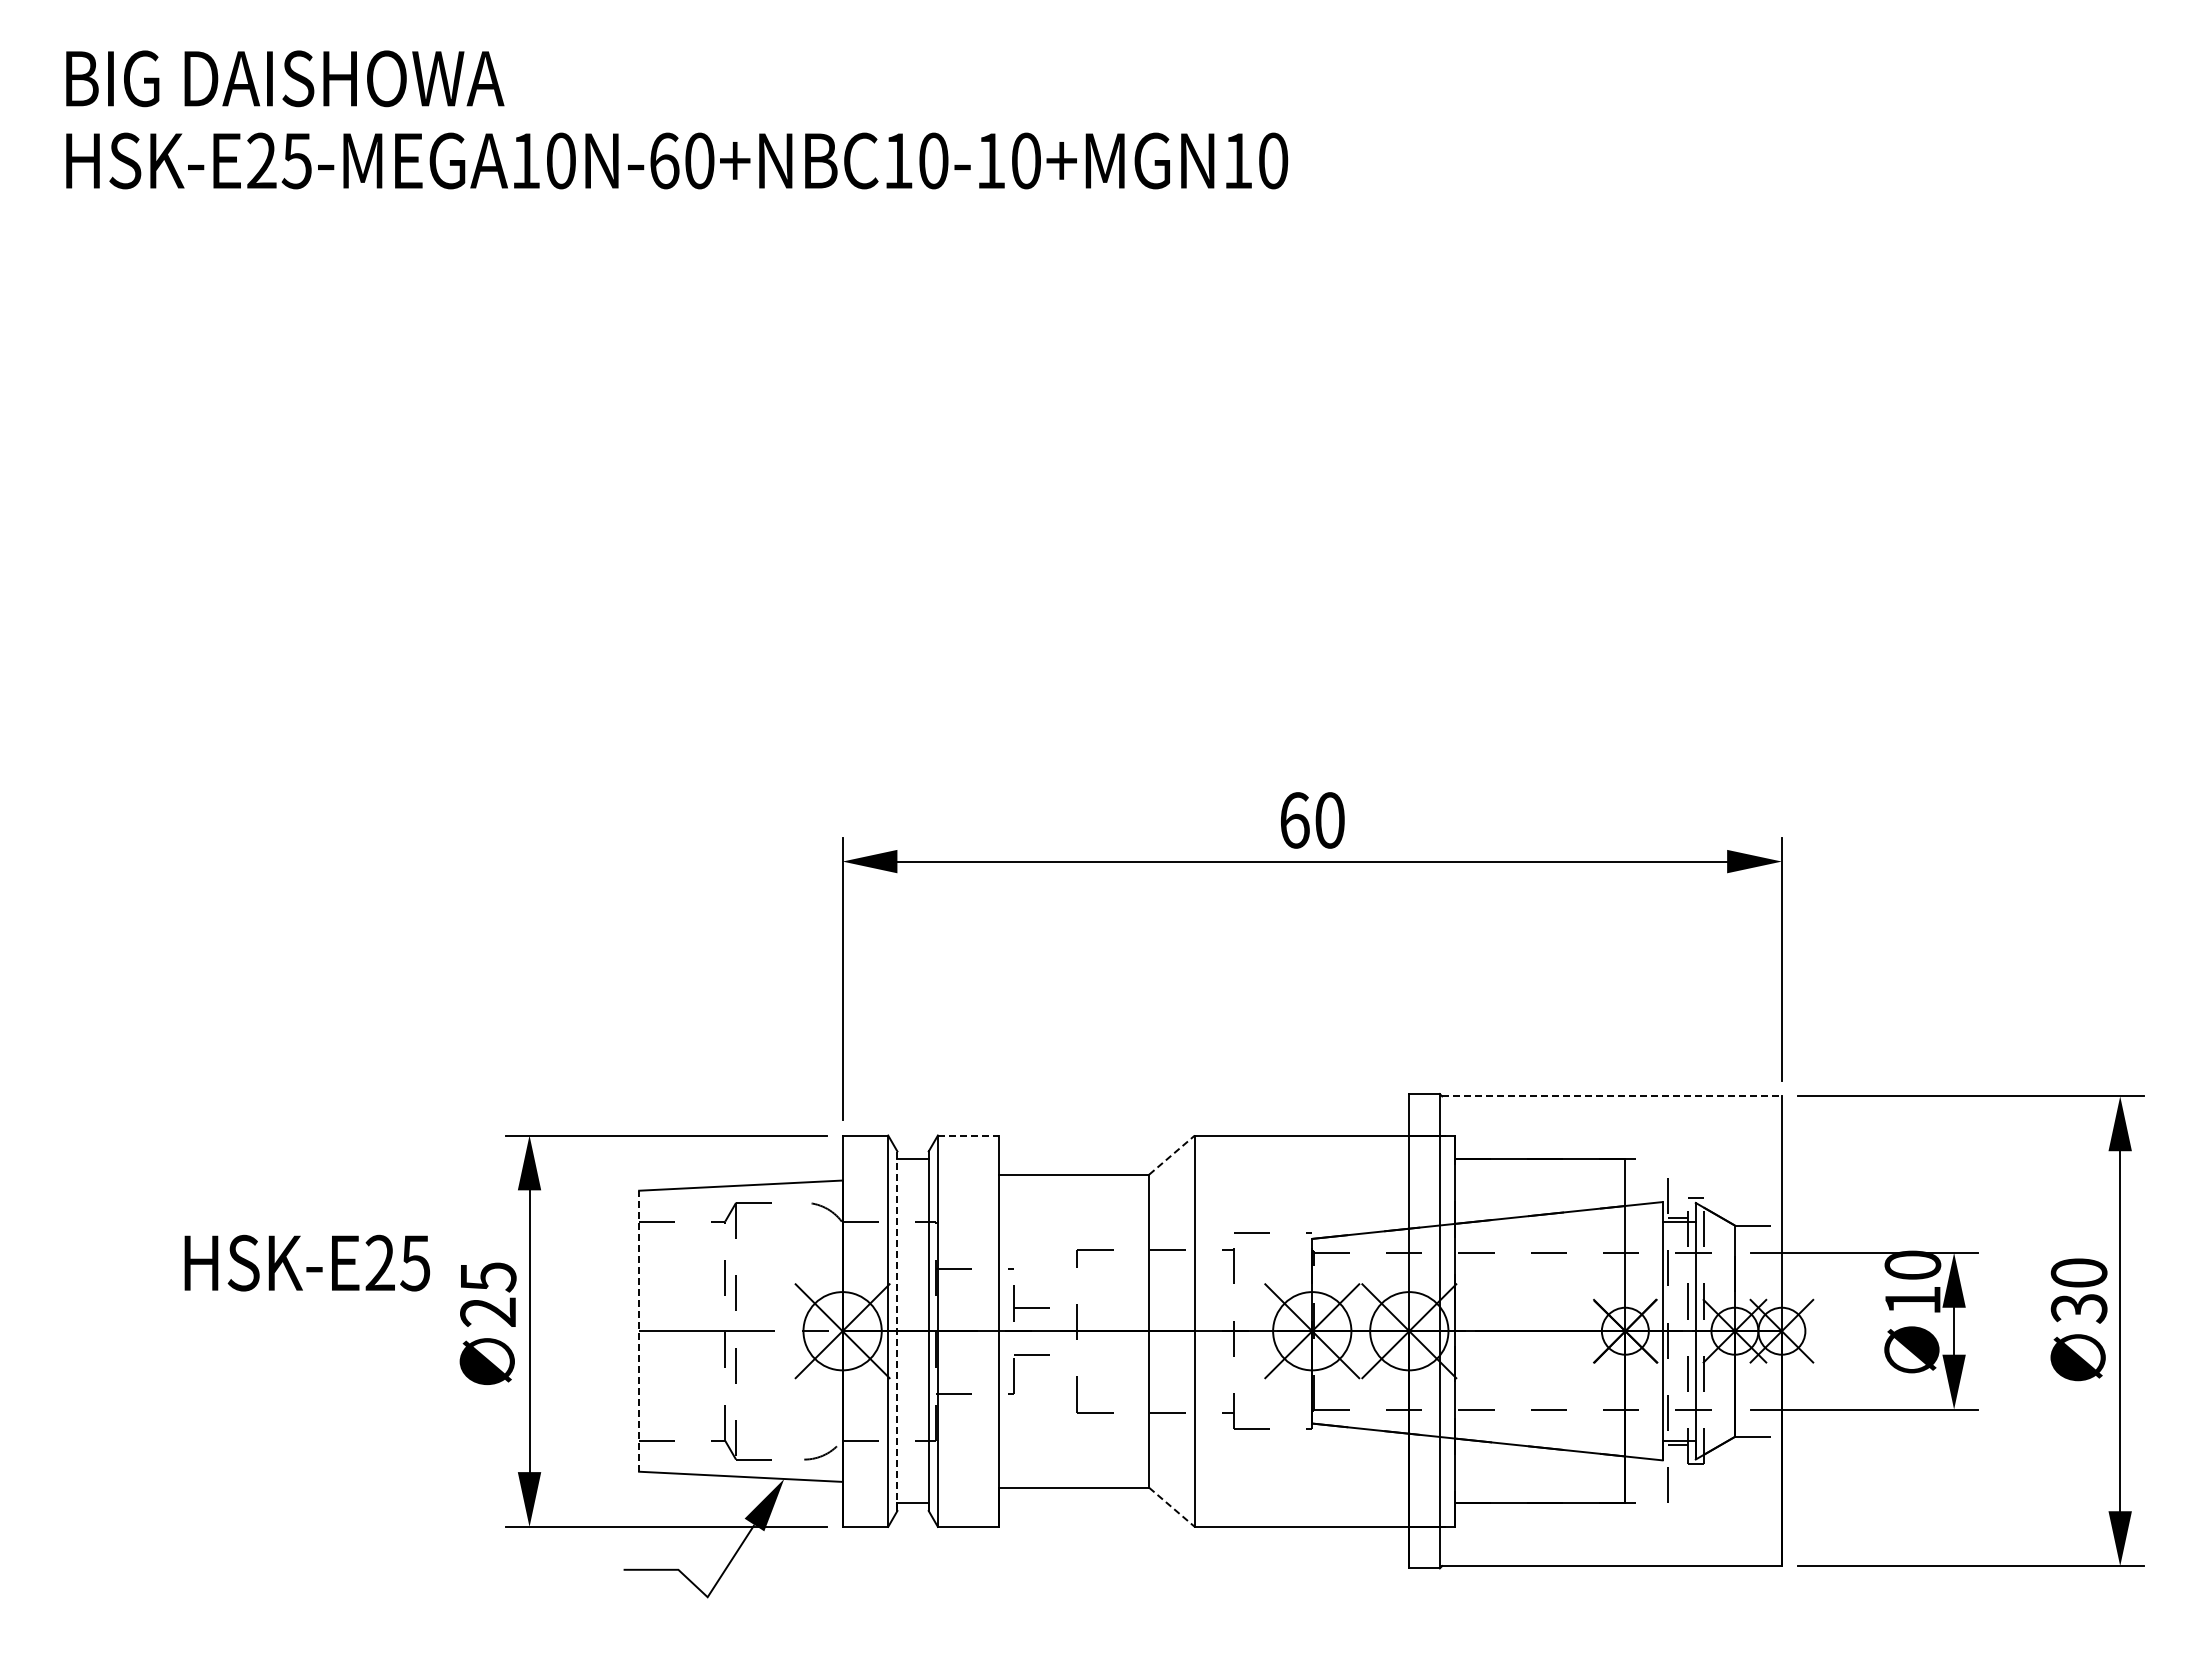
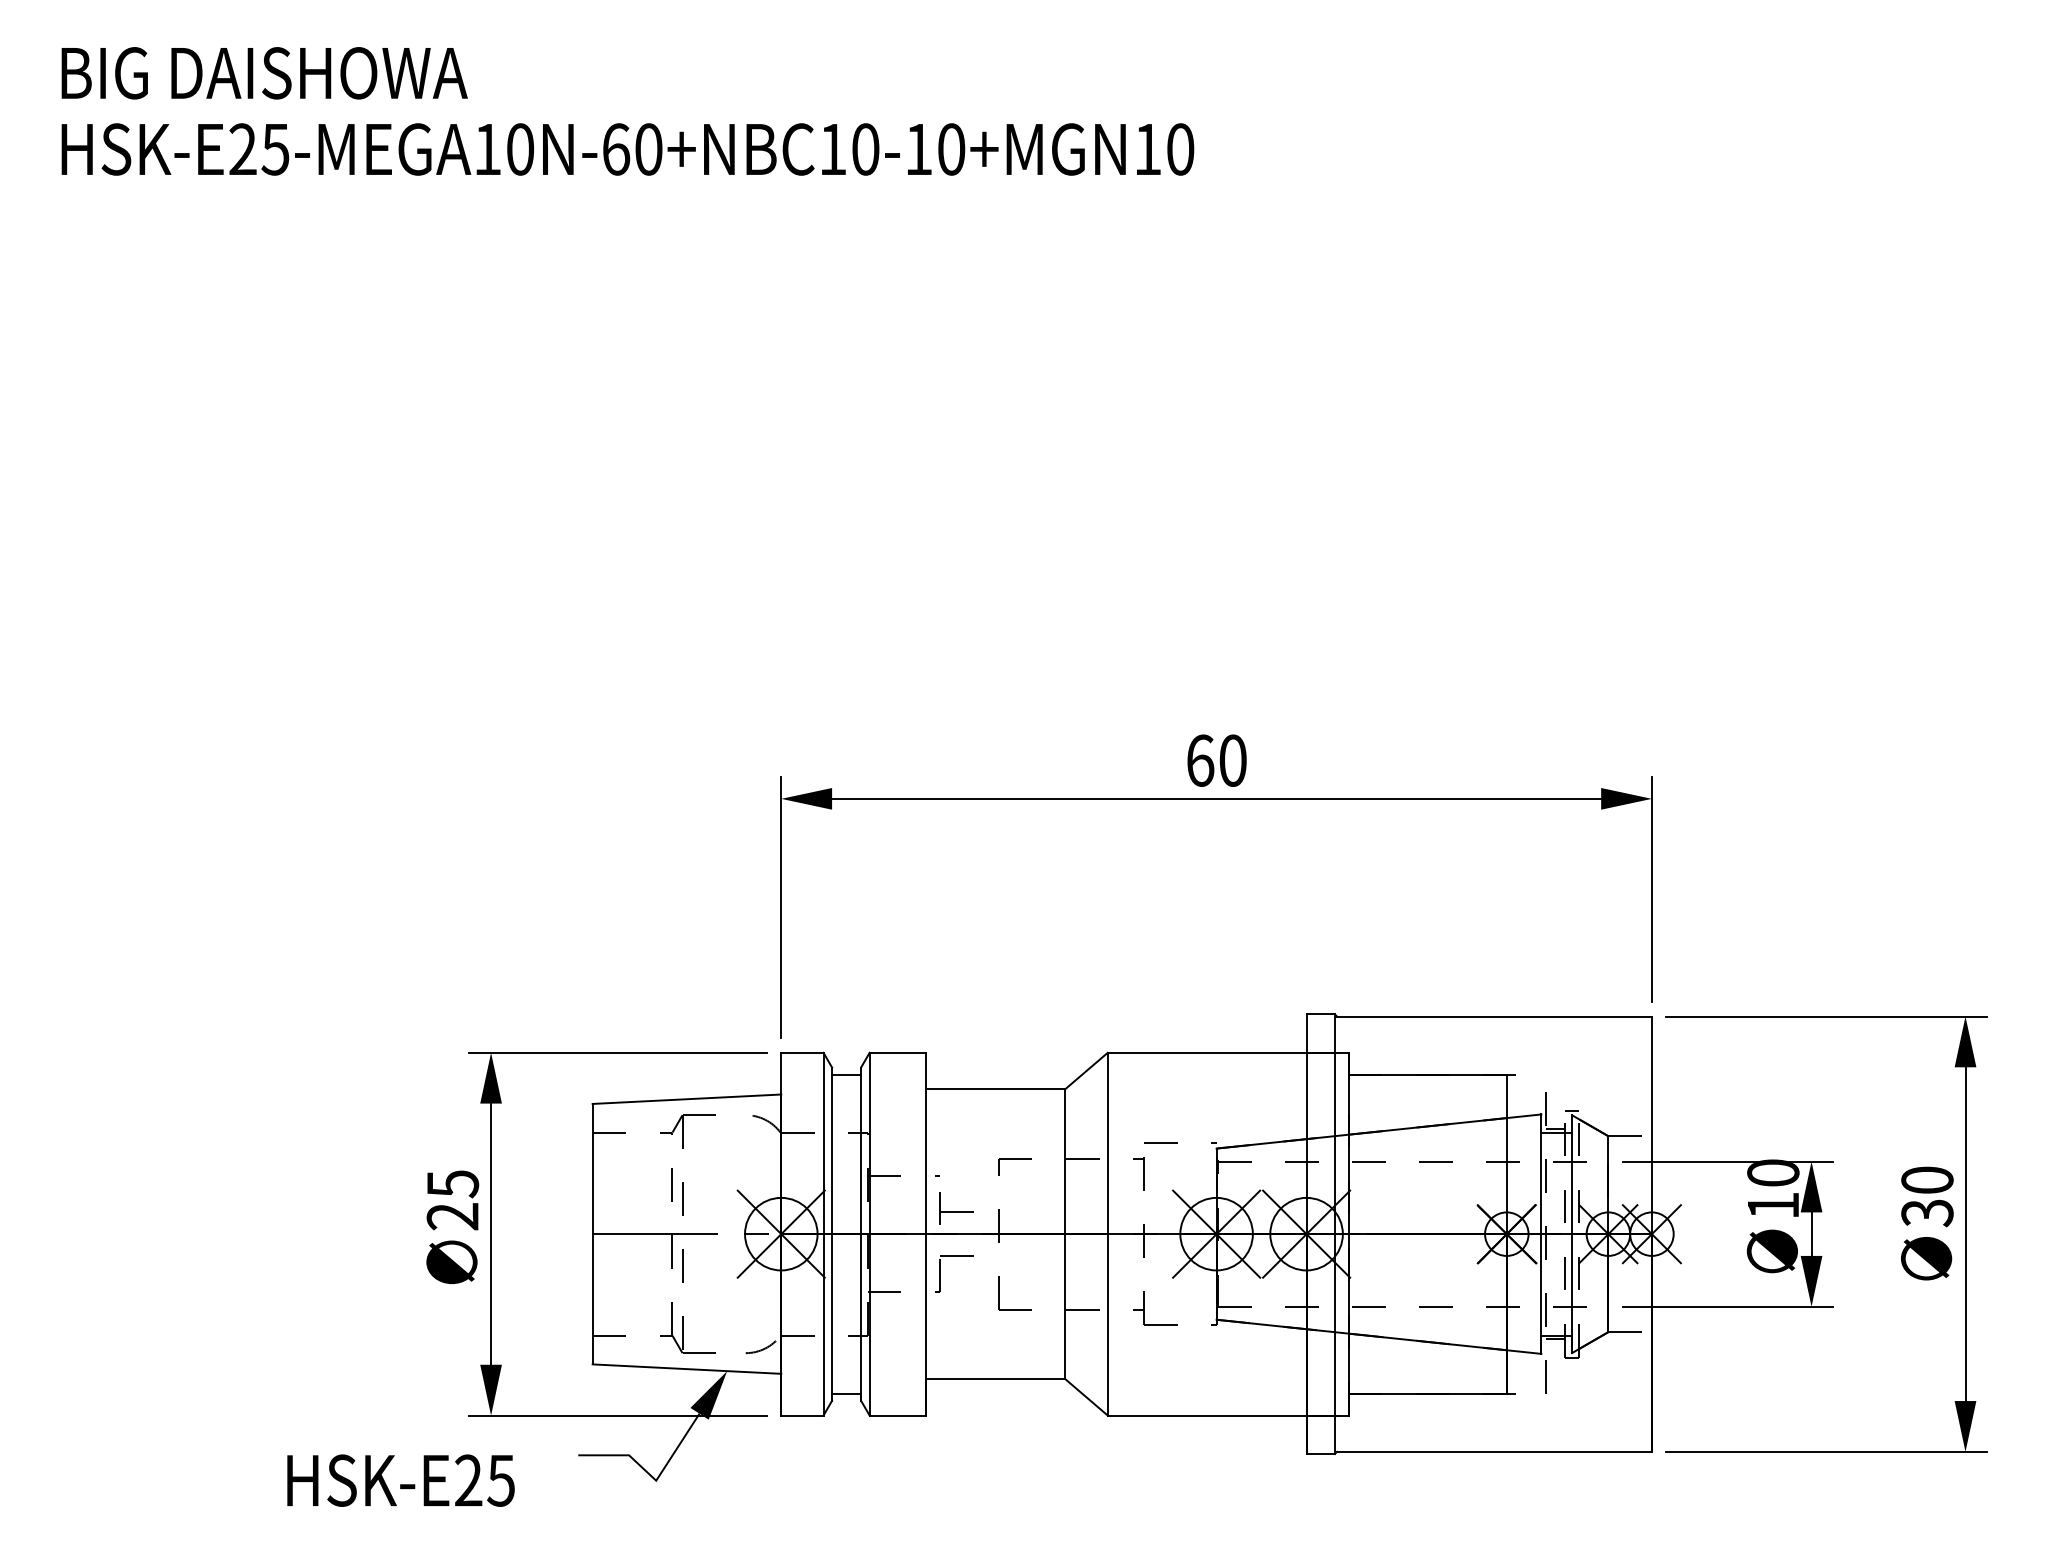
line: (1612, 1096) -> (1494, 1016), dashed -> solid
line: (968, 1135) -> (897, 1052), dashed -> solid
line: (1172, 1154) -> (1087, 1070), dashed -> solid
text: (306, 1262) -> (400, 1480), moved
line: (639, 1331) -> (593, 1234), dashed -> solid
line: (897, 1331) -> (832, 1234), dashed -> solid
line: (1172, 1507) -> (1087, 1397), dashed -> solid

